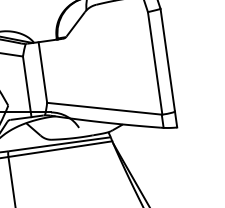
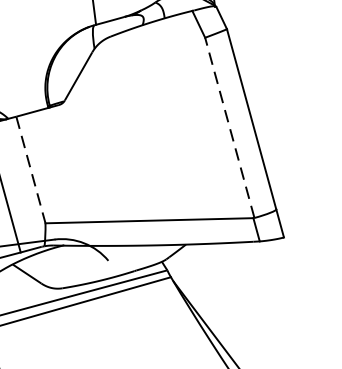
line: (155, 63) -> (230, 128), solid -> dashed
line: (42, 72) -> (30, 170), solid -> dashed

